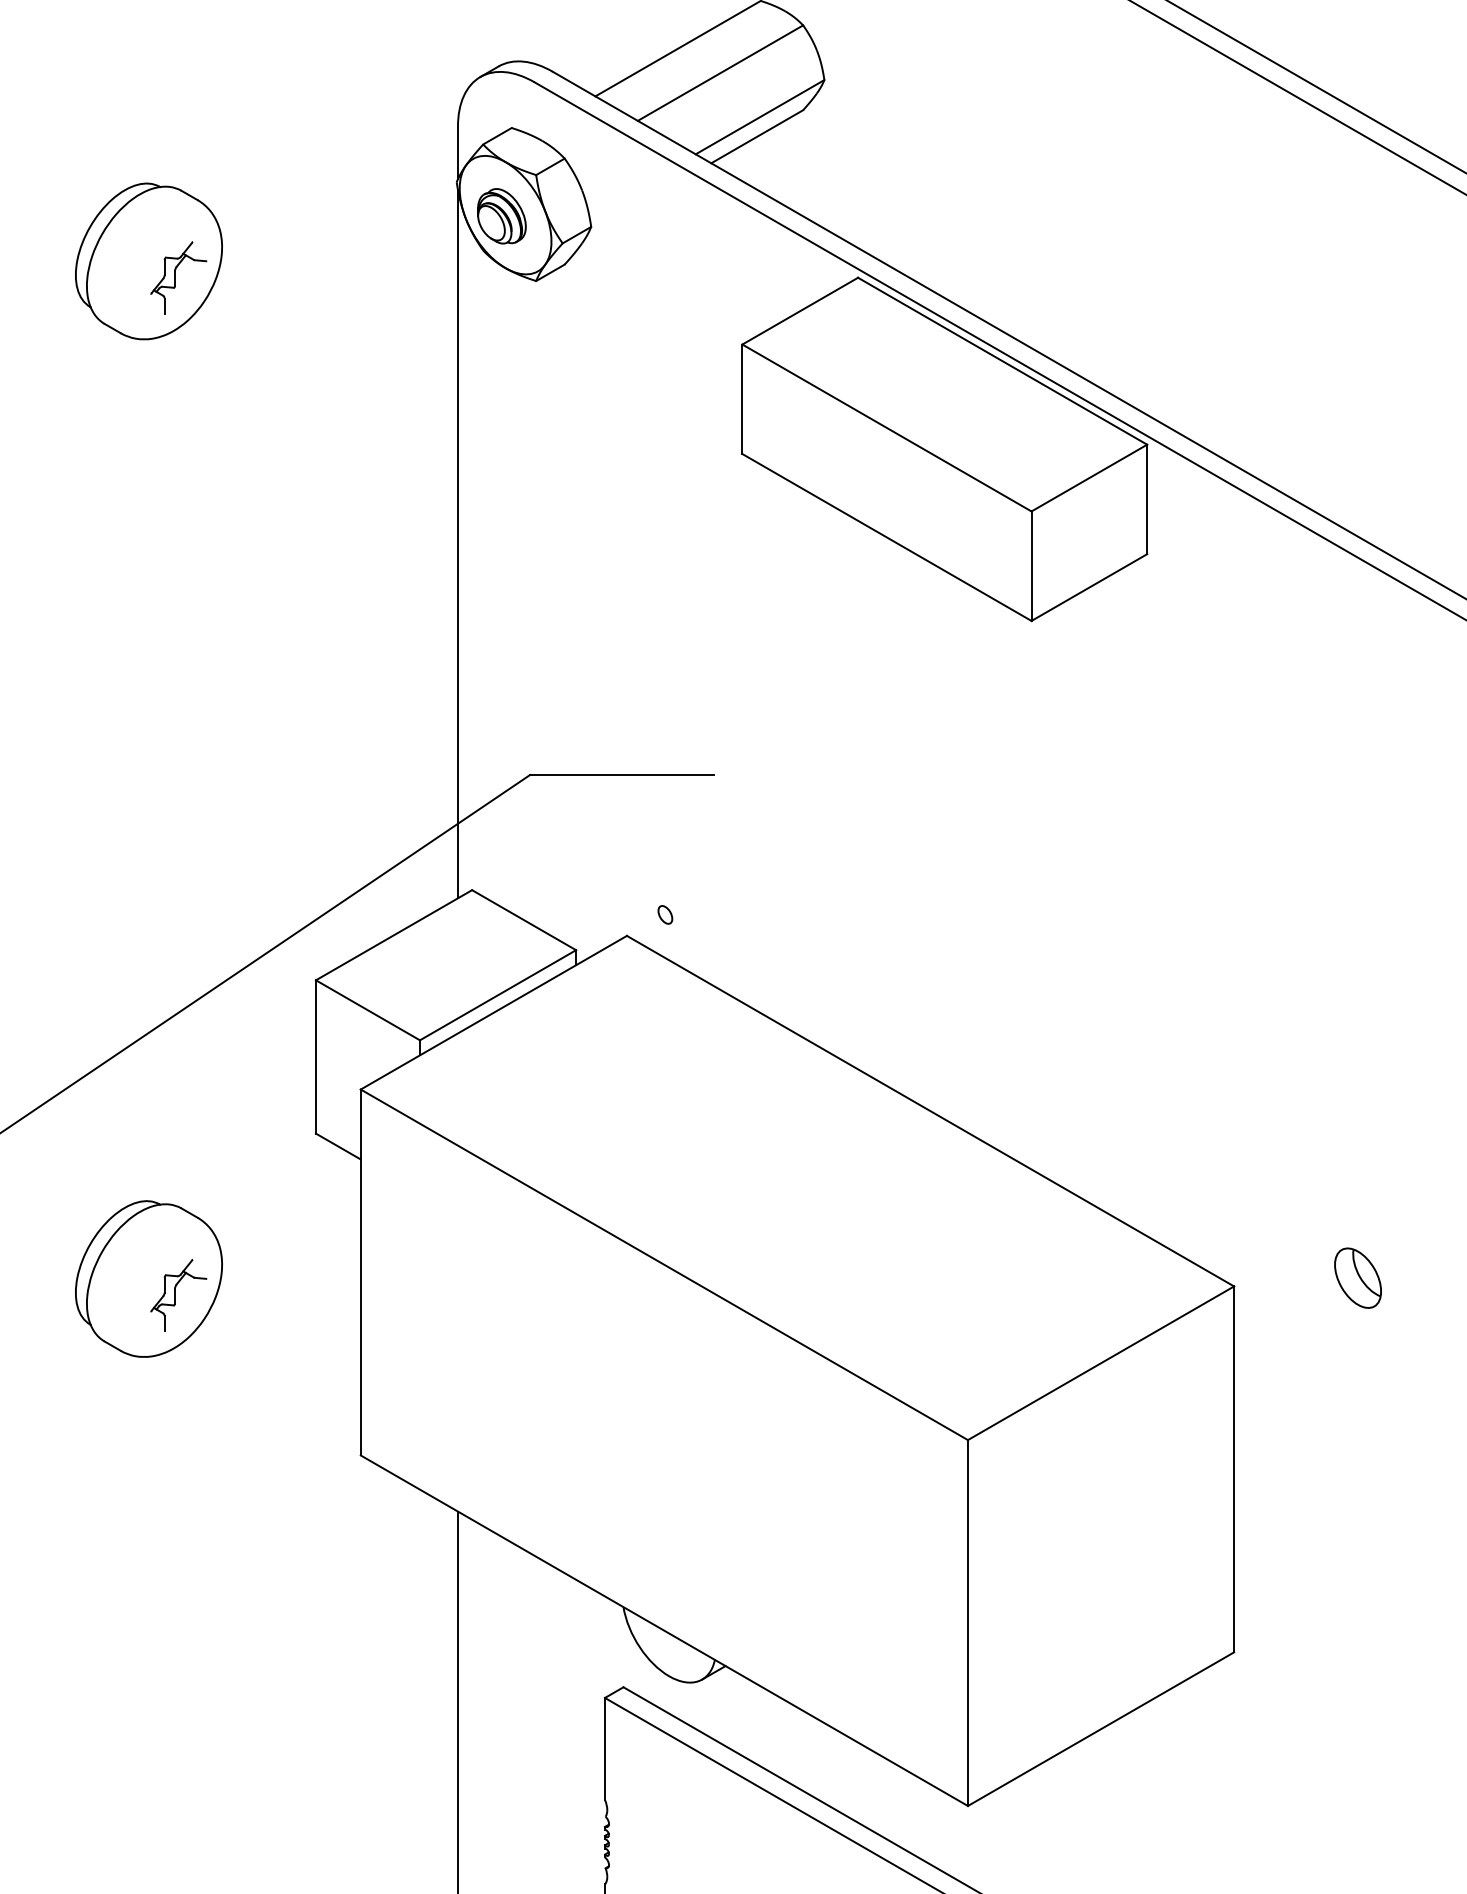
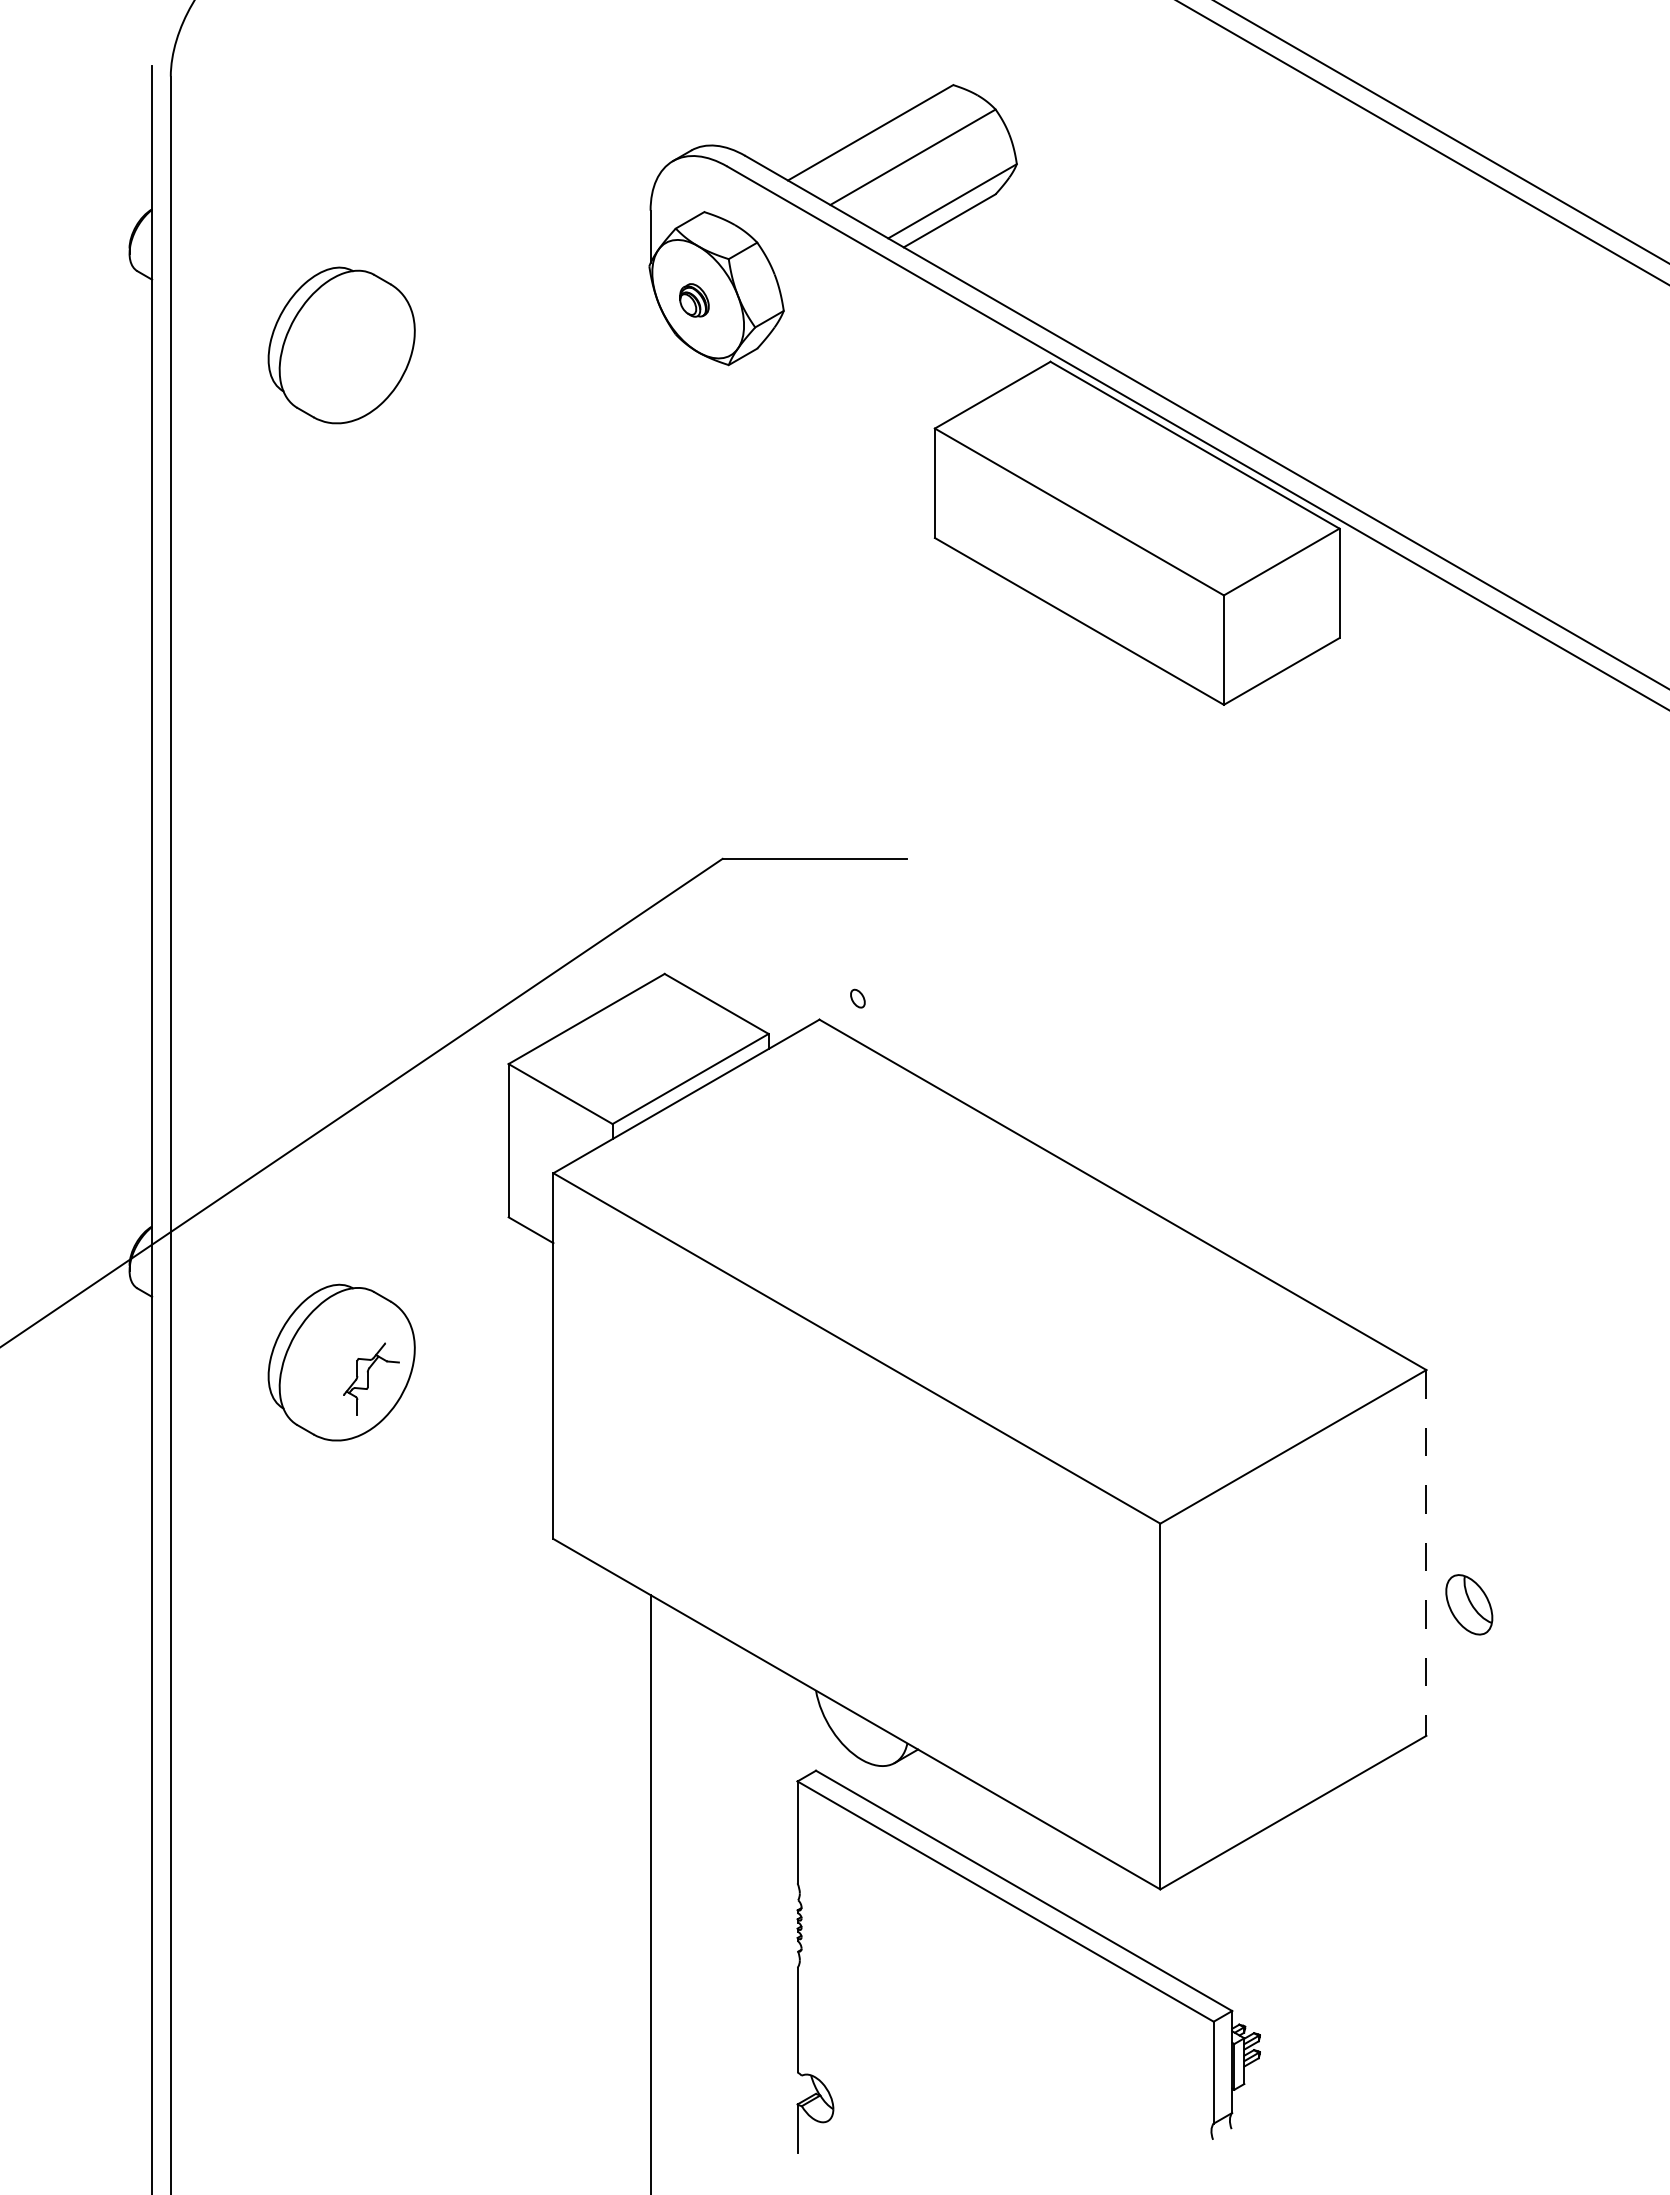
part: (501, 216) -> (694, 300), size x0.6
part: (178, 277) -> (371, 361), removed
line: (457, 544) -> (650, 628), removed
part: (1358, 1277) -> (1469, 1604), moved
line: (1234, 1468) -> (1426, 1552), solid -> dashed

